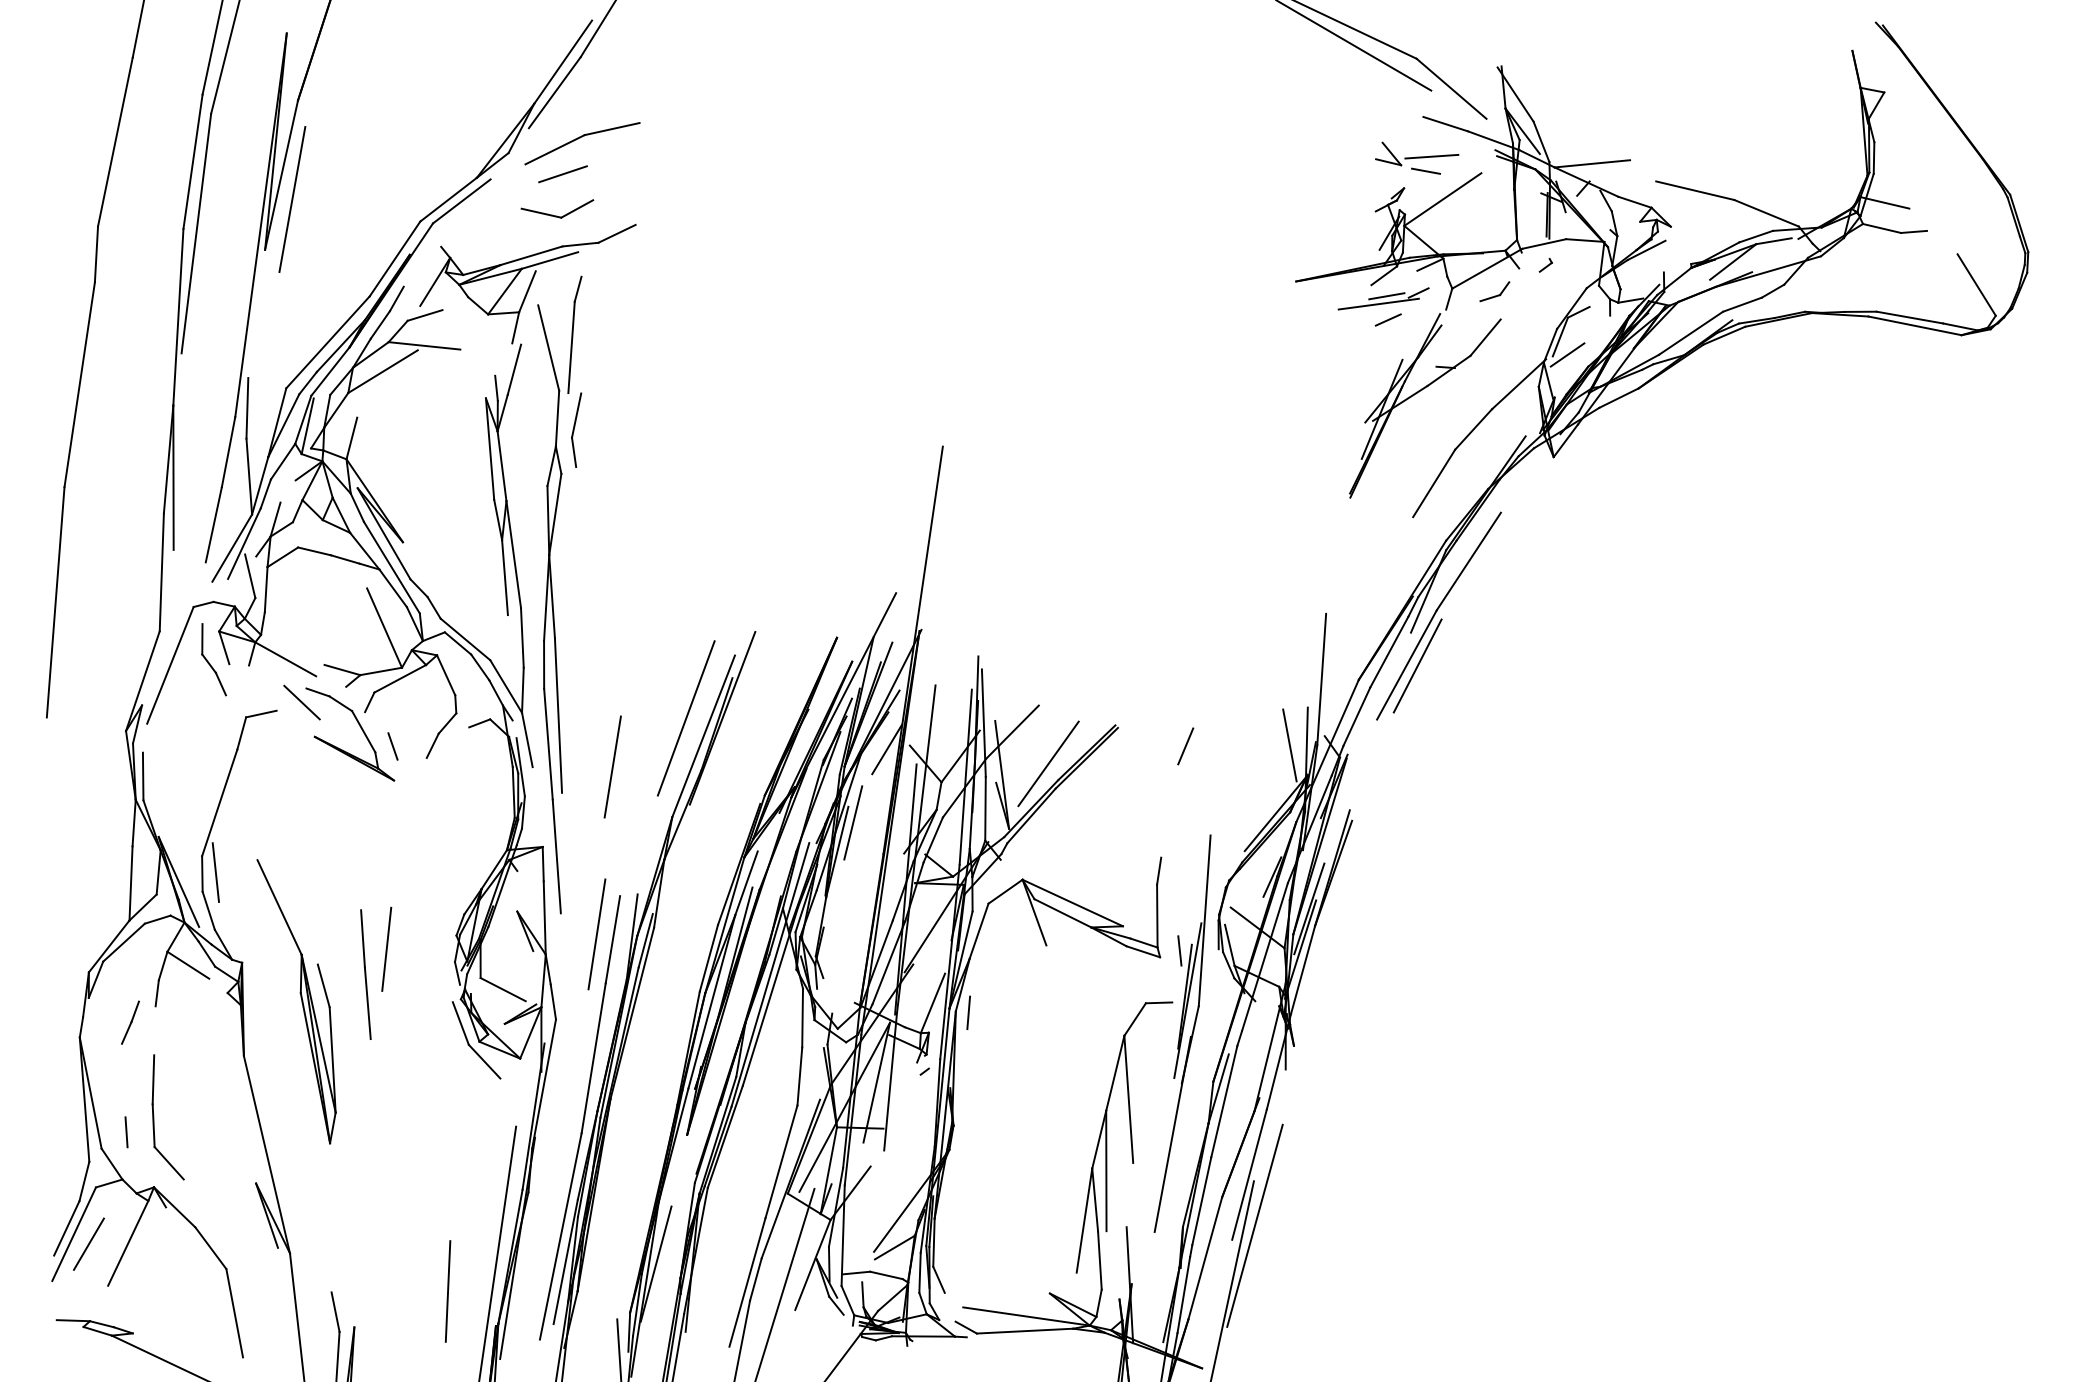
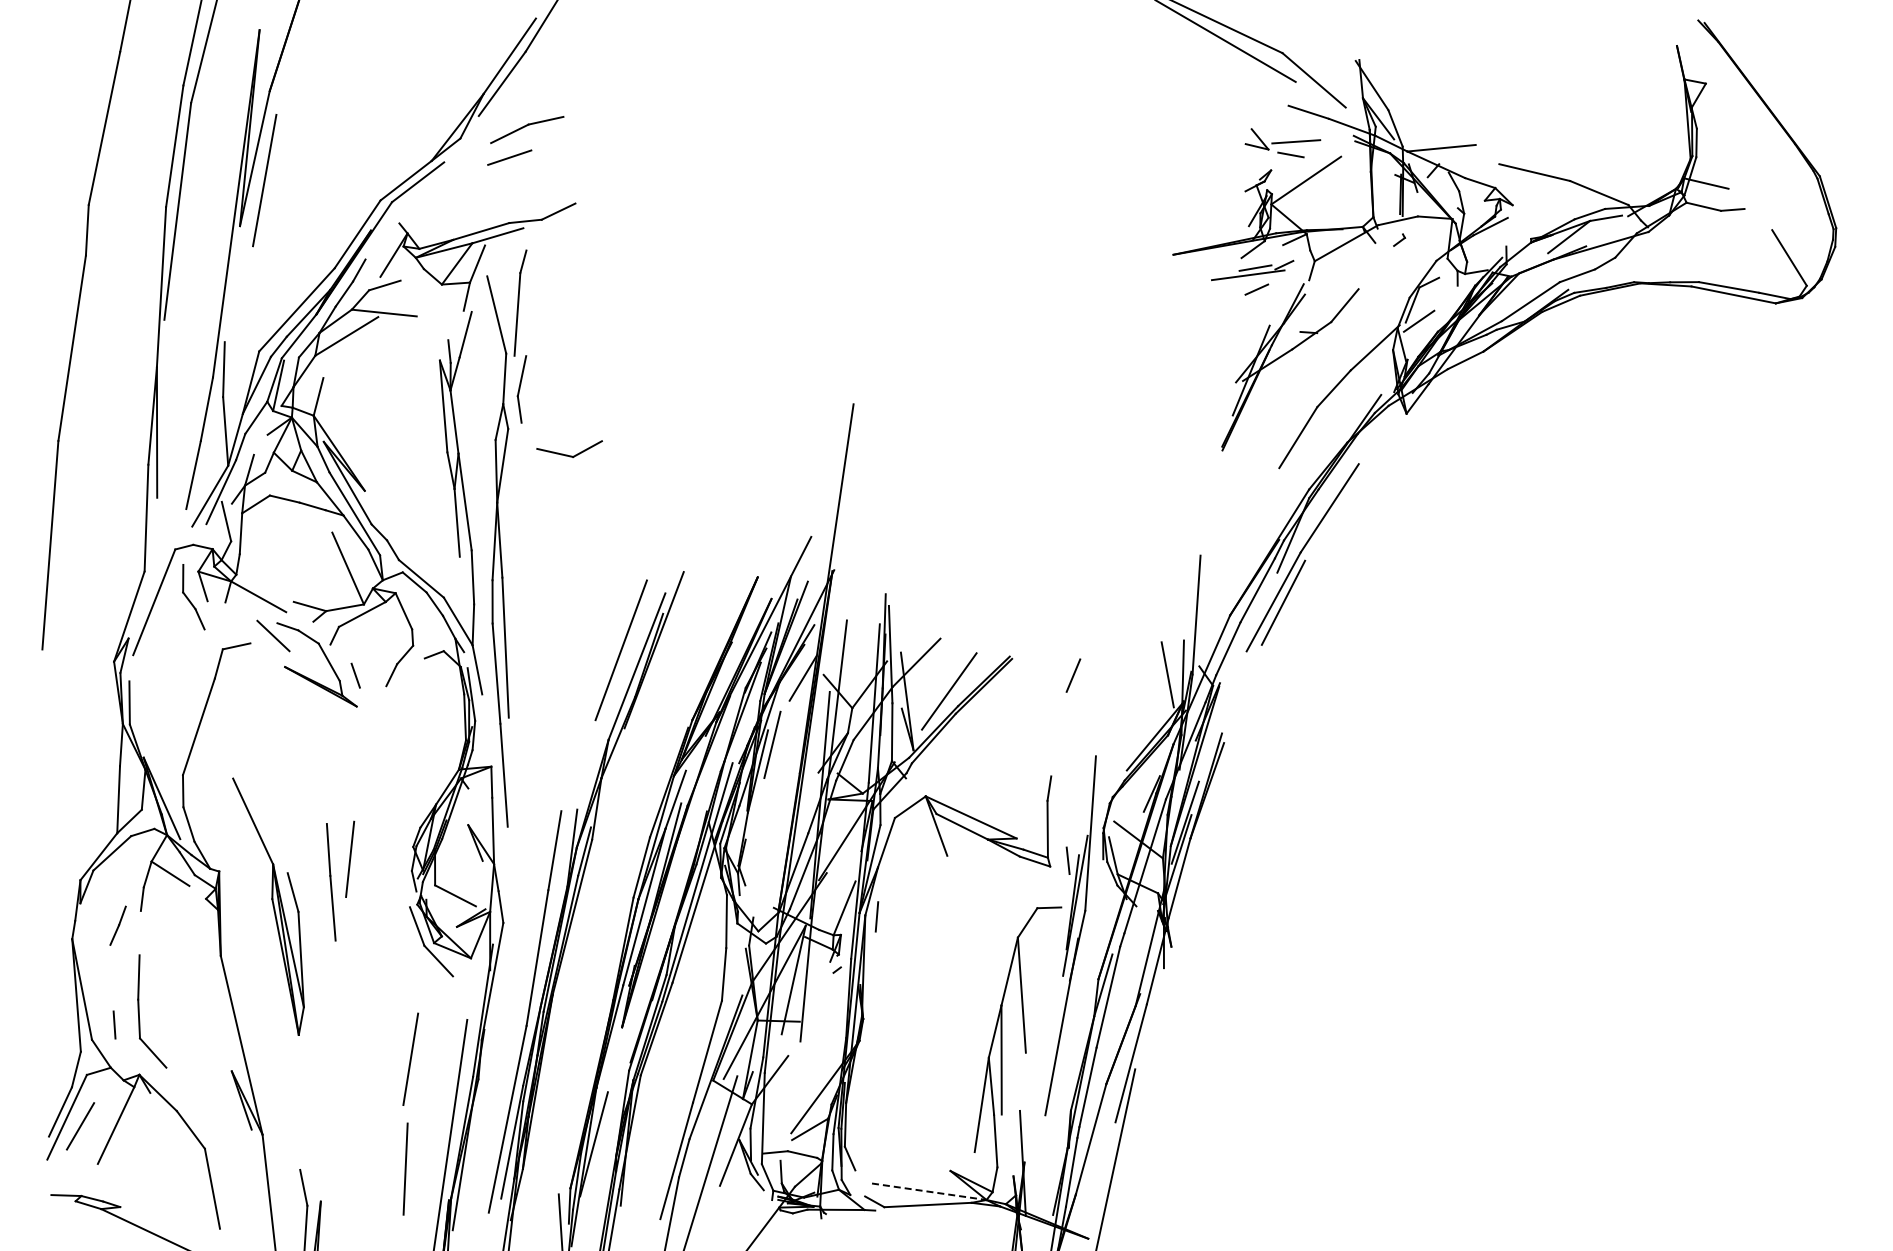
part: (581, 143) -> (526, 129), size x0.7
part: (555, 214) -> (567, 454), moved
part: (1495, 291) -> (1353, 263), removed
line: (612, 766) -> (410, 1058), moved
line: (215, 872) -> (195, 789), removed
line: (595, 934) -> (539, 845), removed
line: (1255, 1225) -> (1136, 1109), removed
line: (1026, 1316) -> (929, 1191), solid -> dashed

